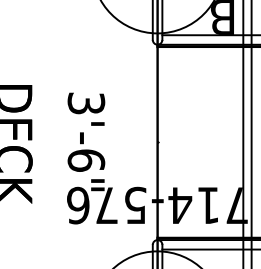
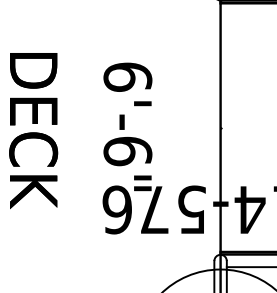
text: (86, 103) -> (128, 77), 3'-6" -> 6'-6"

